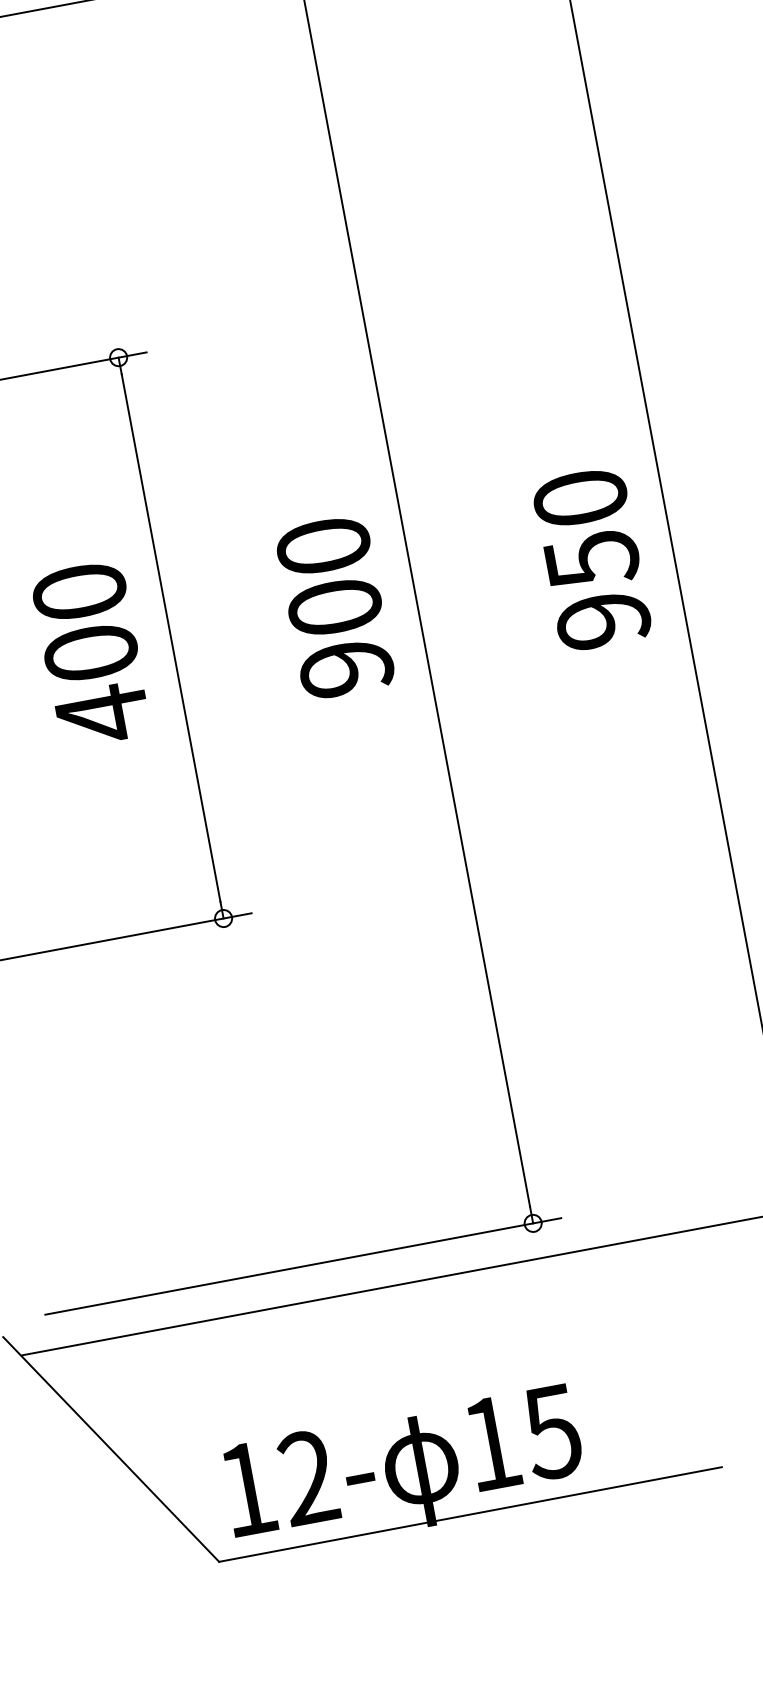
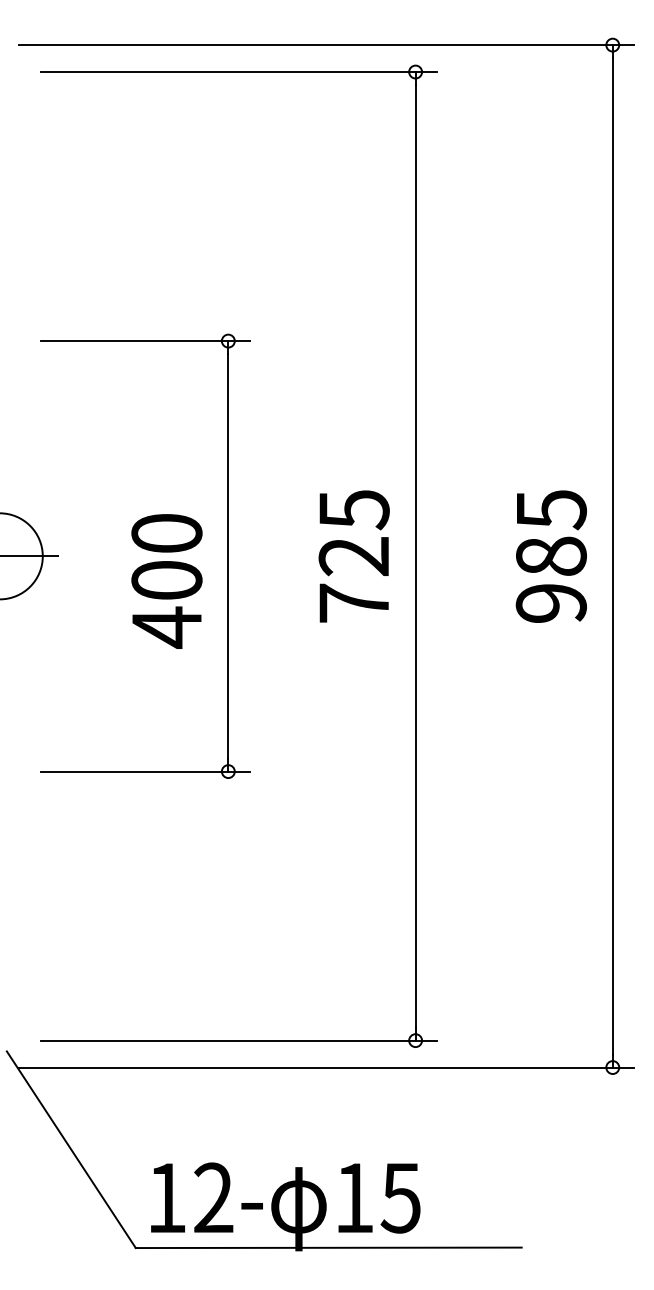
text: (585, 529) -> (550, 533), 950 -> 985
text: (334, 607) -> (353, 556), 900 -> 725
text: (90, 654) -> (166, 581), moved

